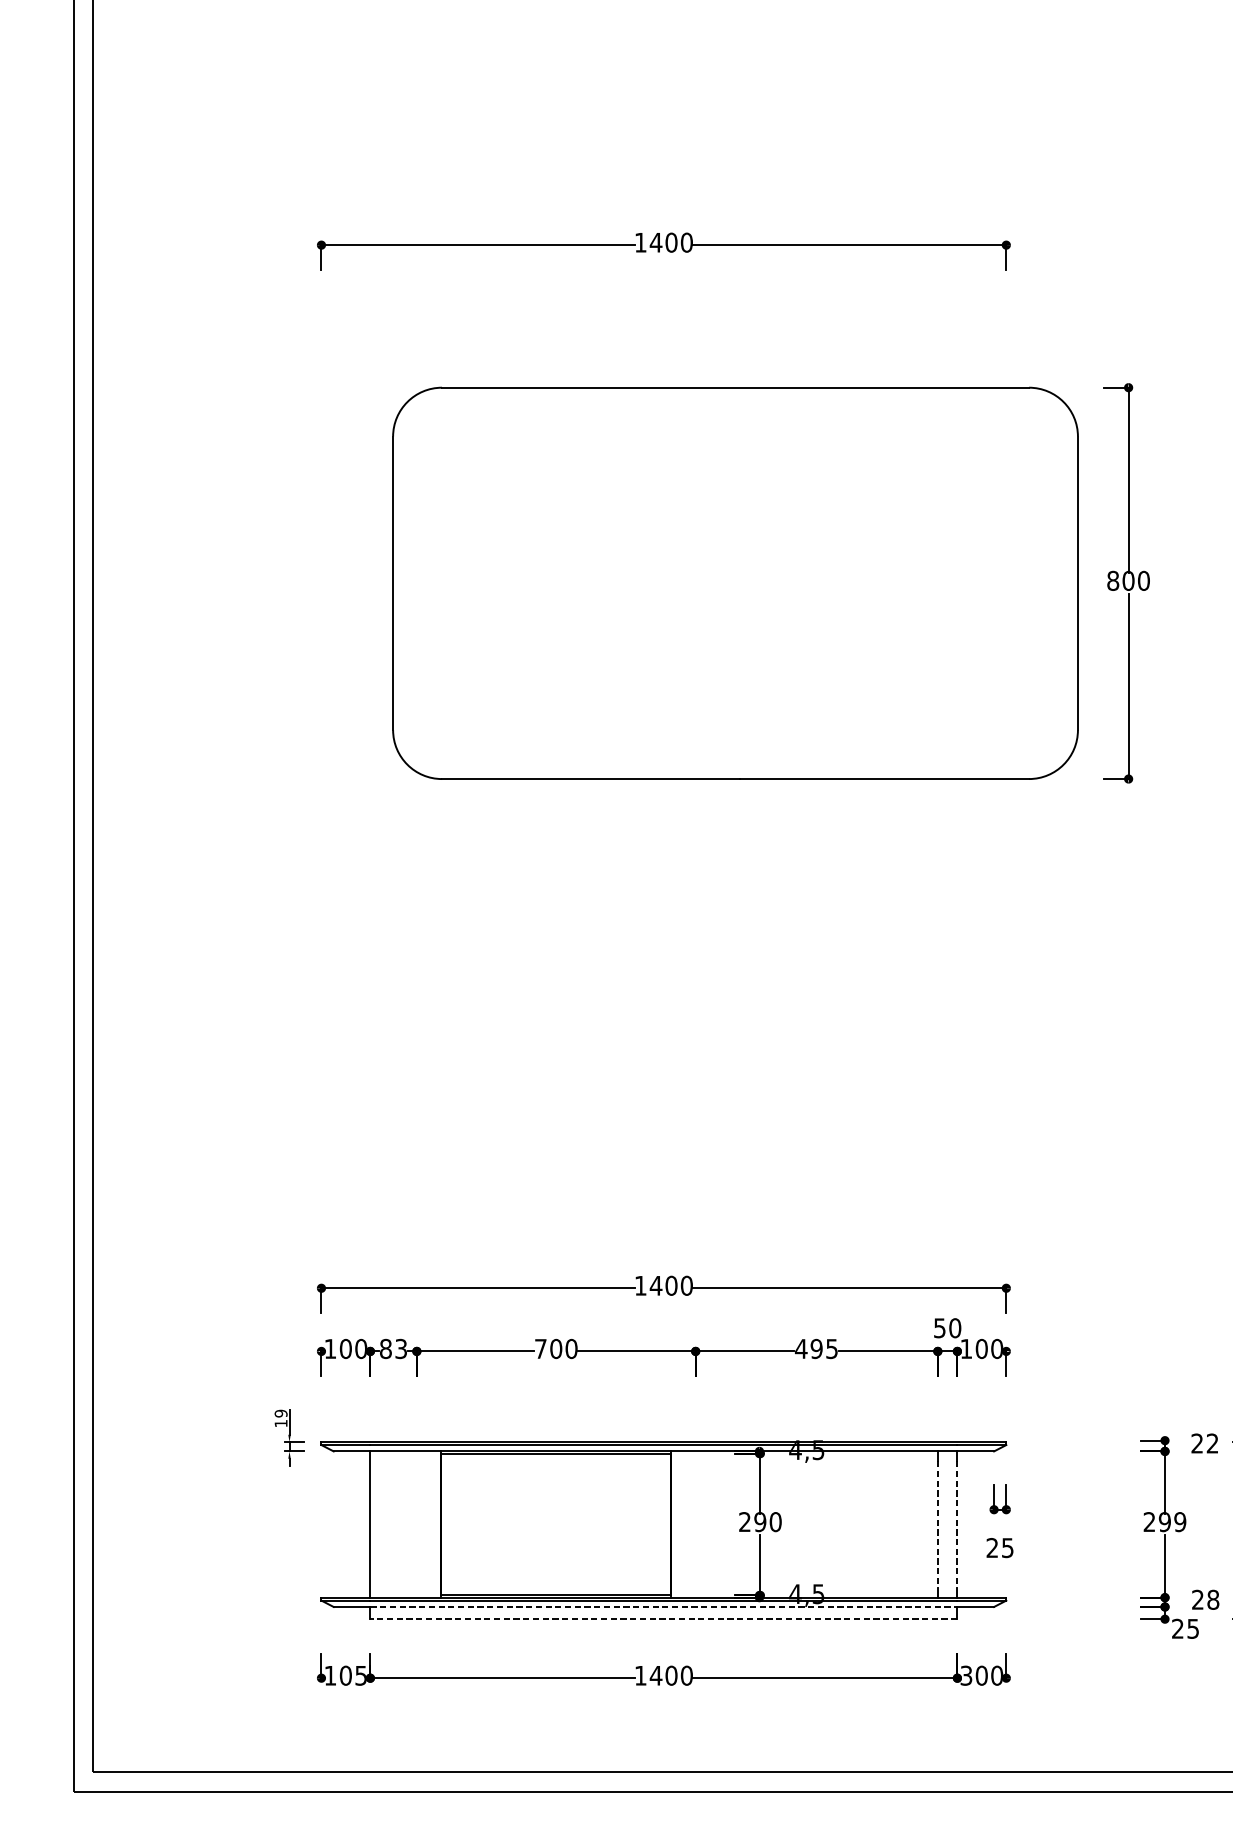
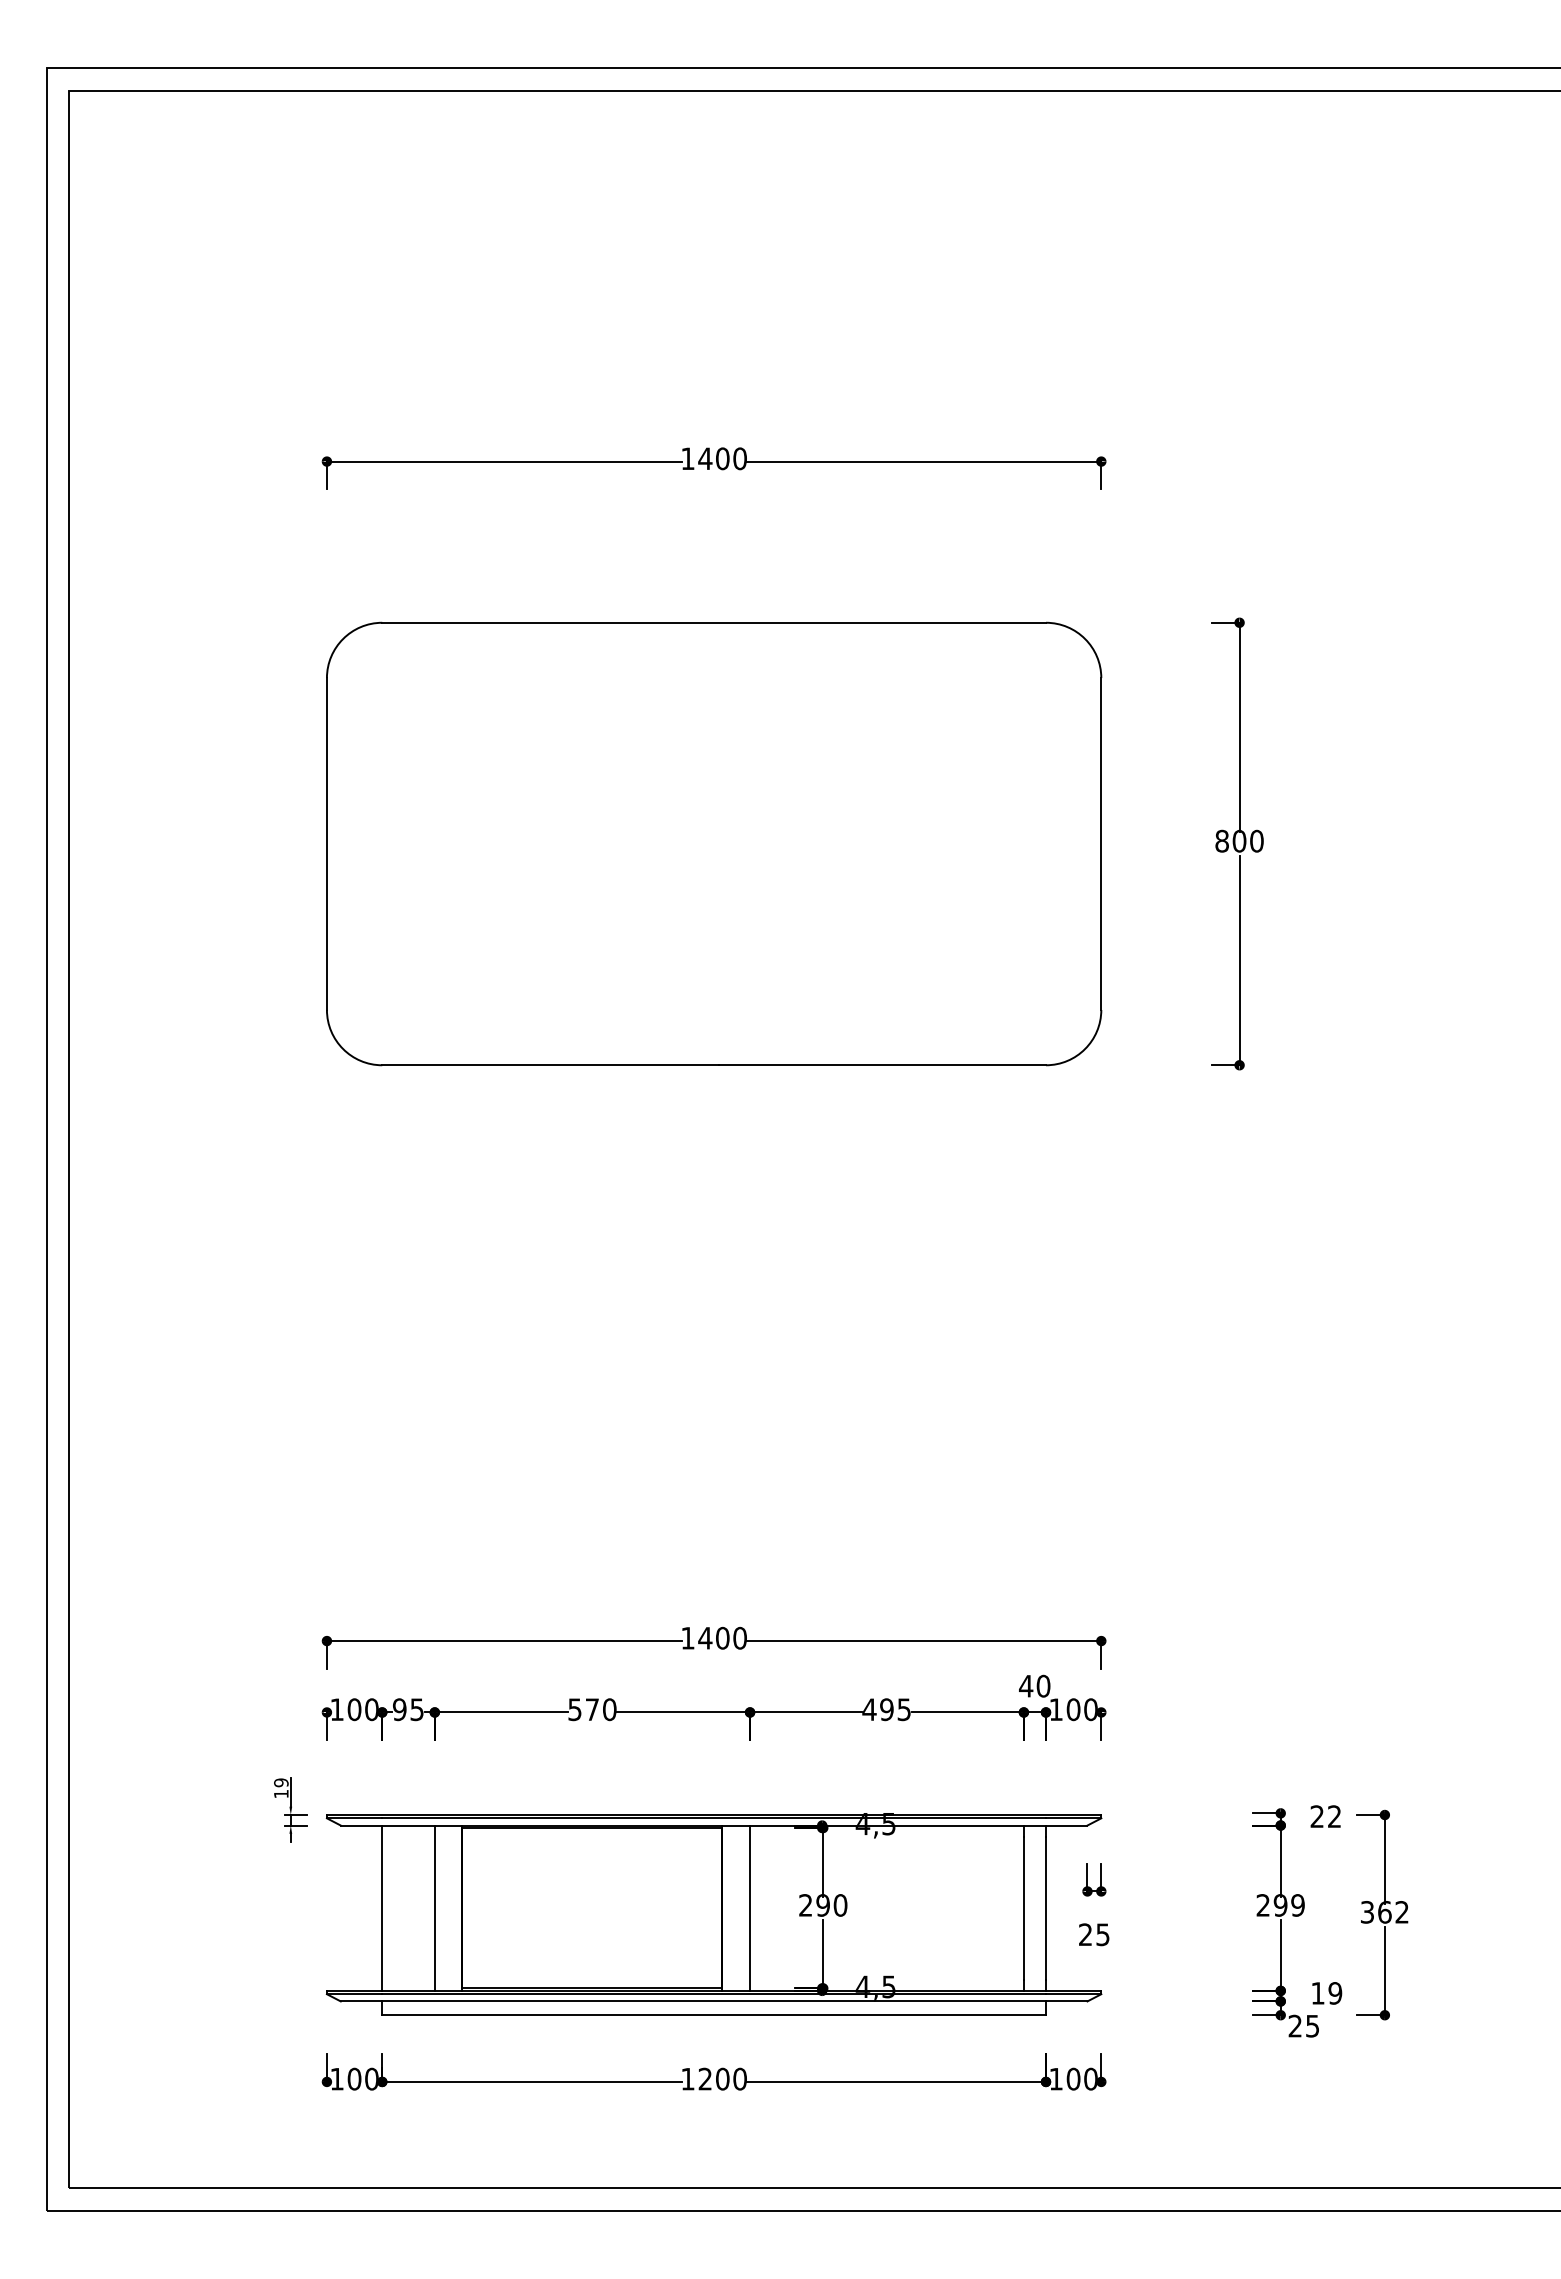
part: (735, 582) -> (714, 843), moved
text: (940, 1328) -> (1026, 1686), 50 -> 40
text: (393, 1348) -> (408, 1709), 83 -> 95
text: (548, 1348) -> (583, 1709), 700 -> 570
line: (416, 1523) -> (434, 1907), added
line: (696, 1523) -> (750, 1907), added
line: (937, 1524) -> (1023, 1908), dashed -> solid
line: (957, 1524) -> (1046, 1908), dashed -> solid
text: (1205, 1599) -> (1326, 1993), 28 -> 19
line: (664, 1607) -> (714, 2001), dashed -> solid
line: (664, 1619) -> (714, 2015), dashed -> solid
text: (360, 1675) -> (371, 2078), 105 -> 100
text: (656, 1675) -> (705, 2078), 1400 -> 1200
text: (965, 1675) -> (1055, 2078), 300 -> 100

